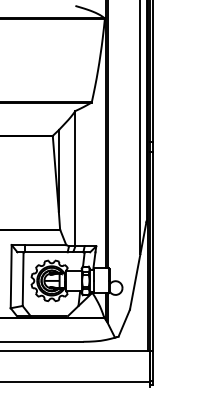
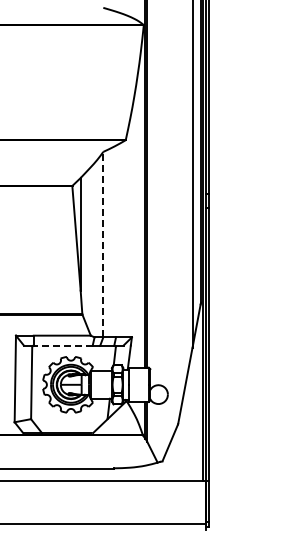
line: (75, 178) -> (103, 244), solid -> dashed
line: (45, 252) -> (62, 345), solid -> dashed

